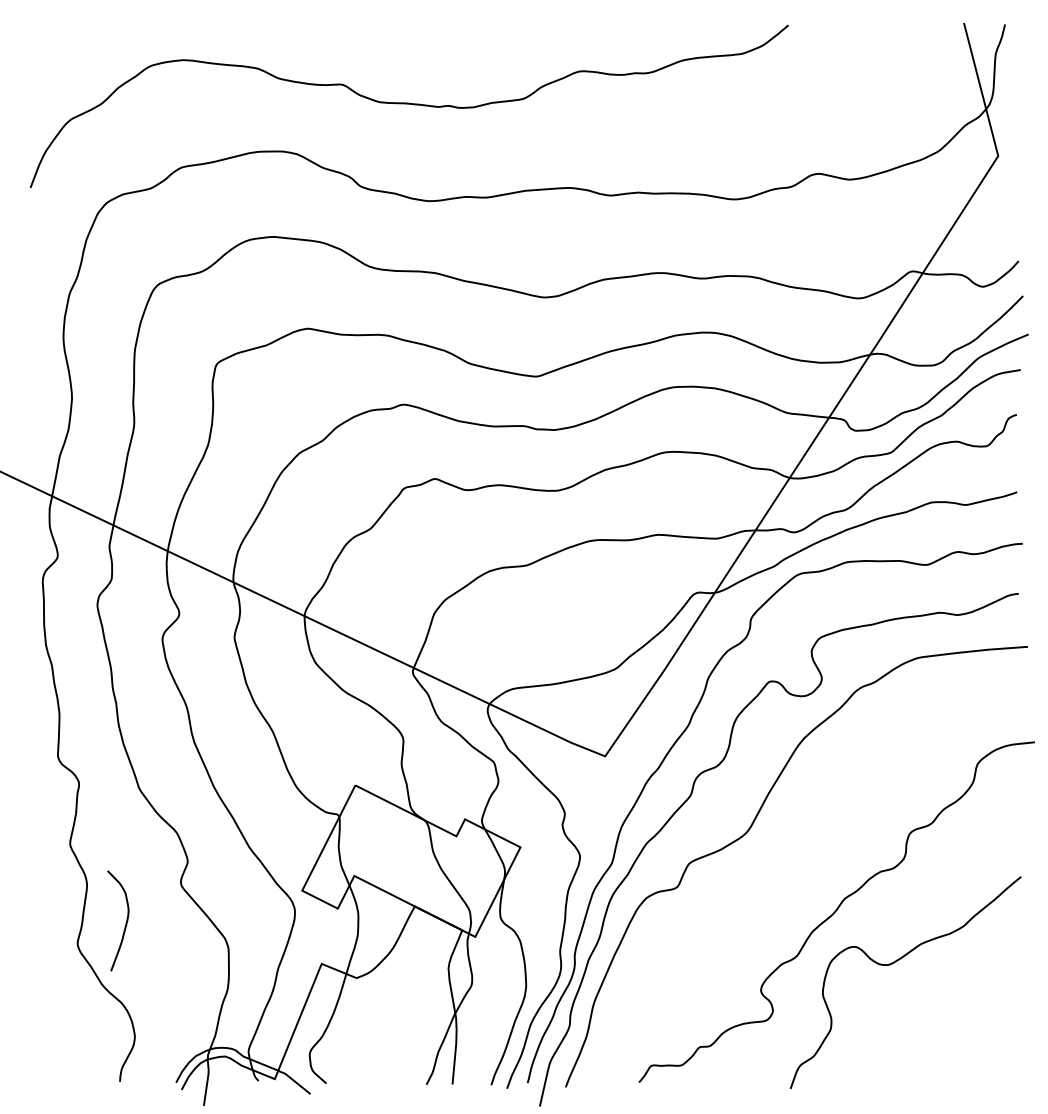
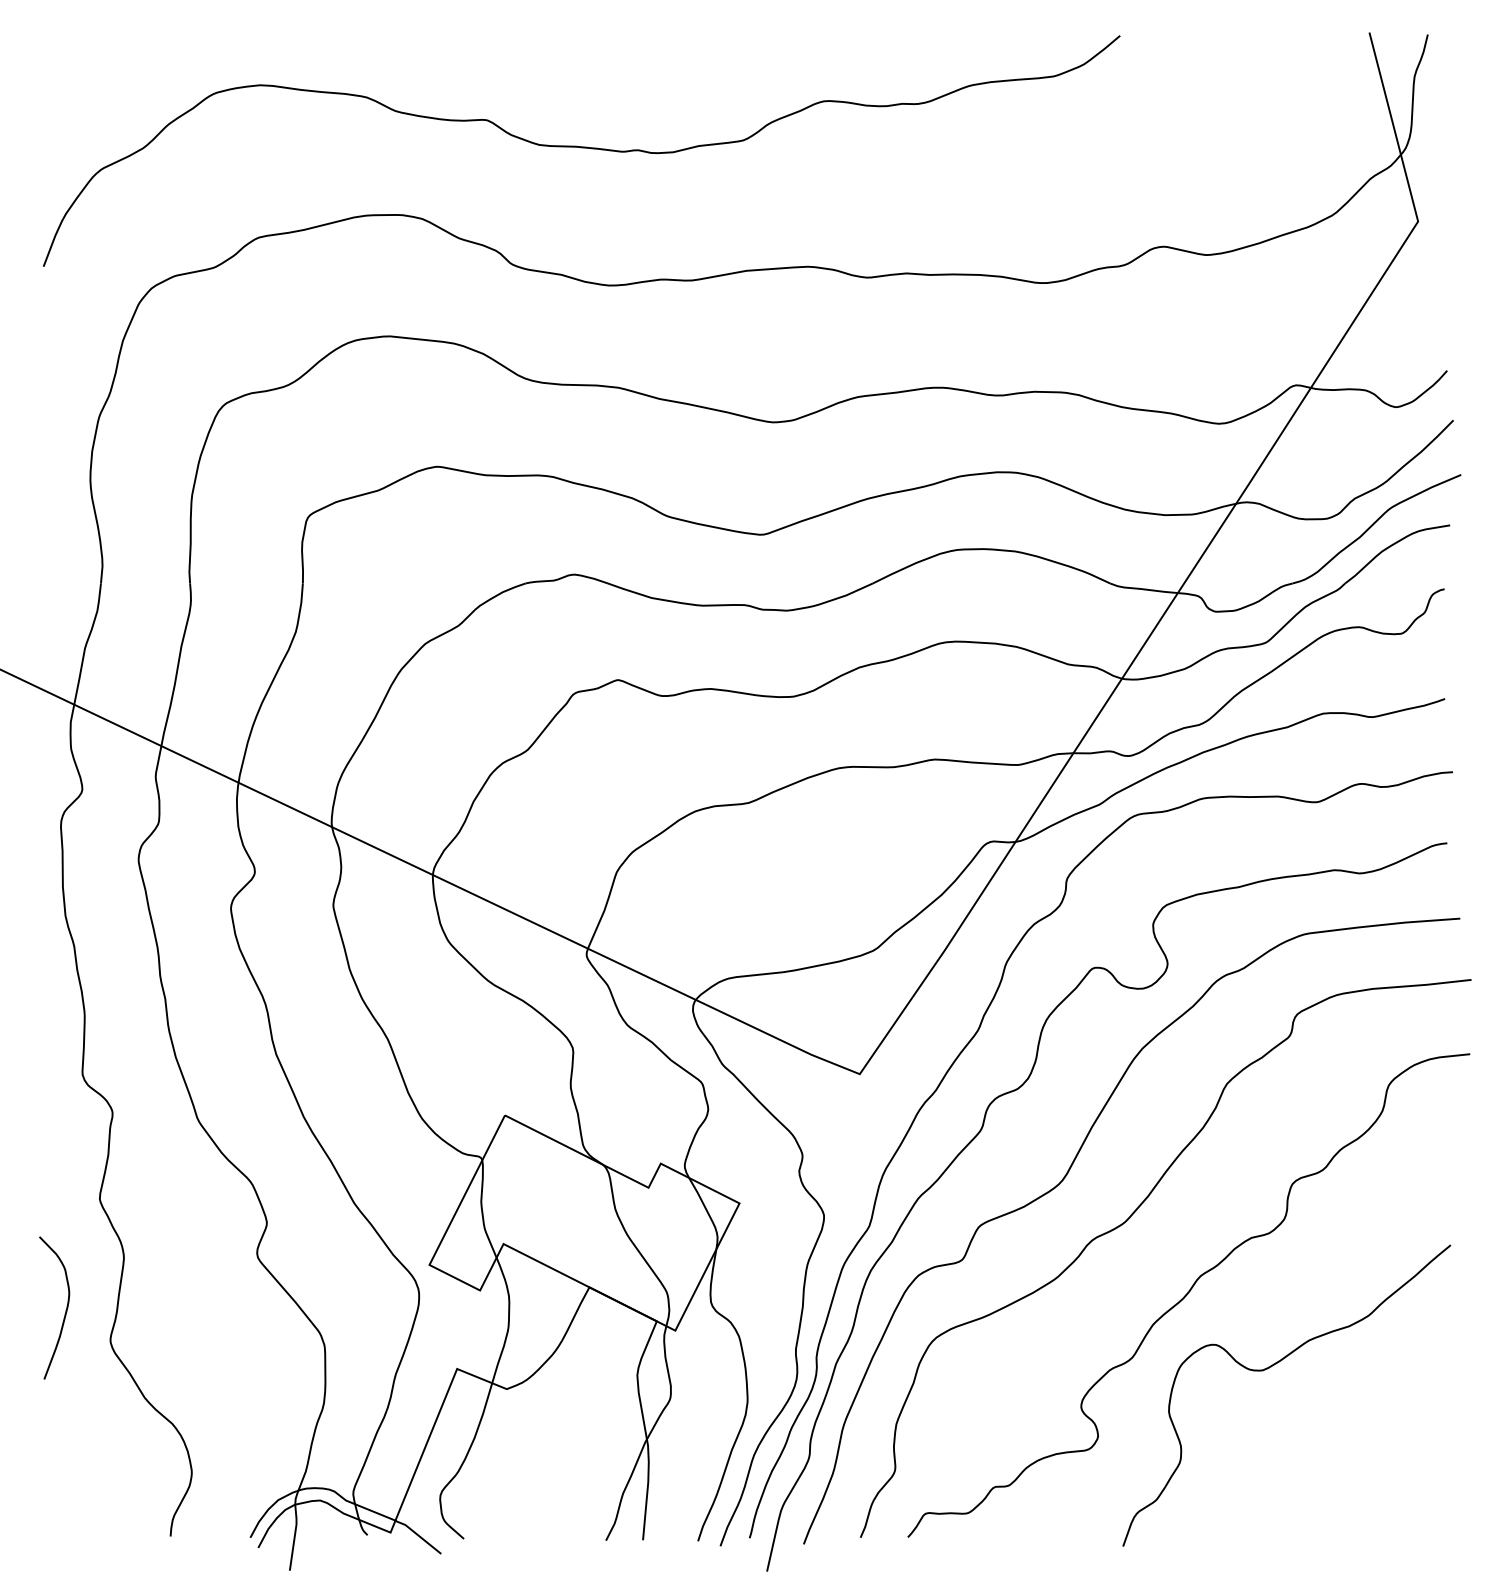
curve: (794, 859) -> (1128, 1220), added
curve: (125, 922) -> (64, 1310), moved

